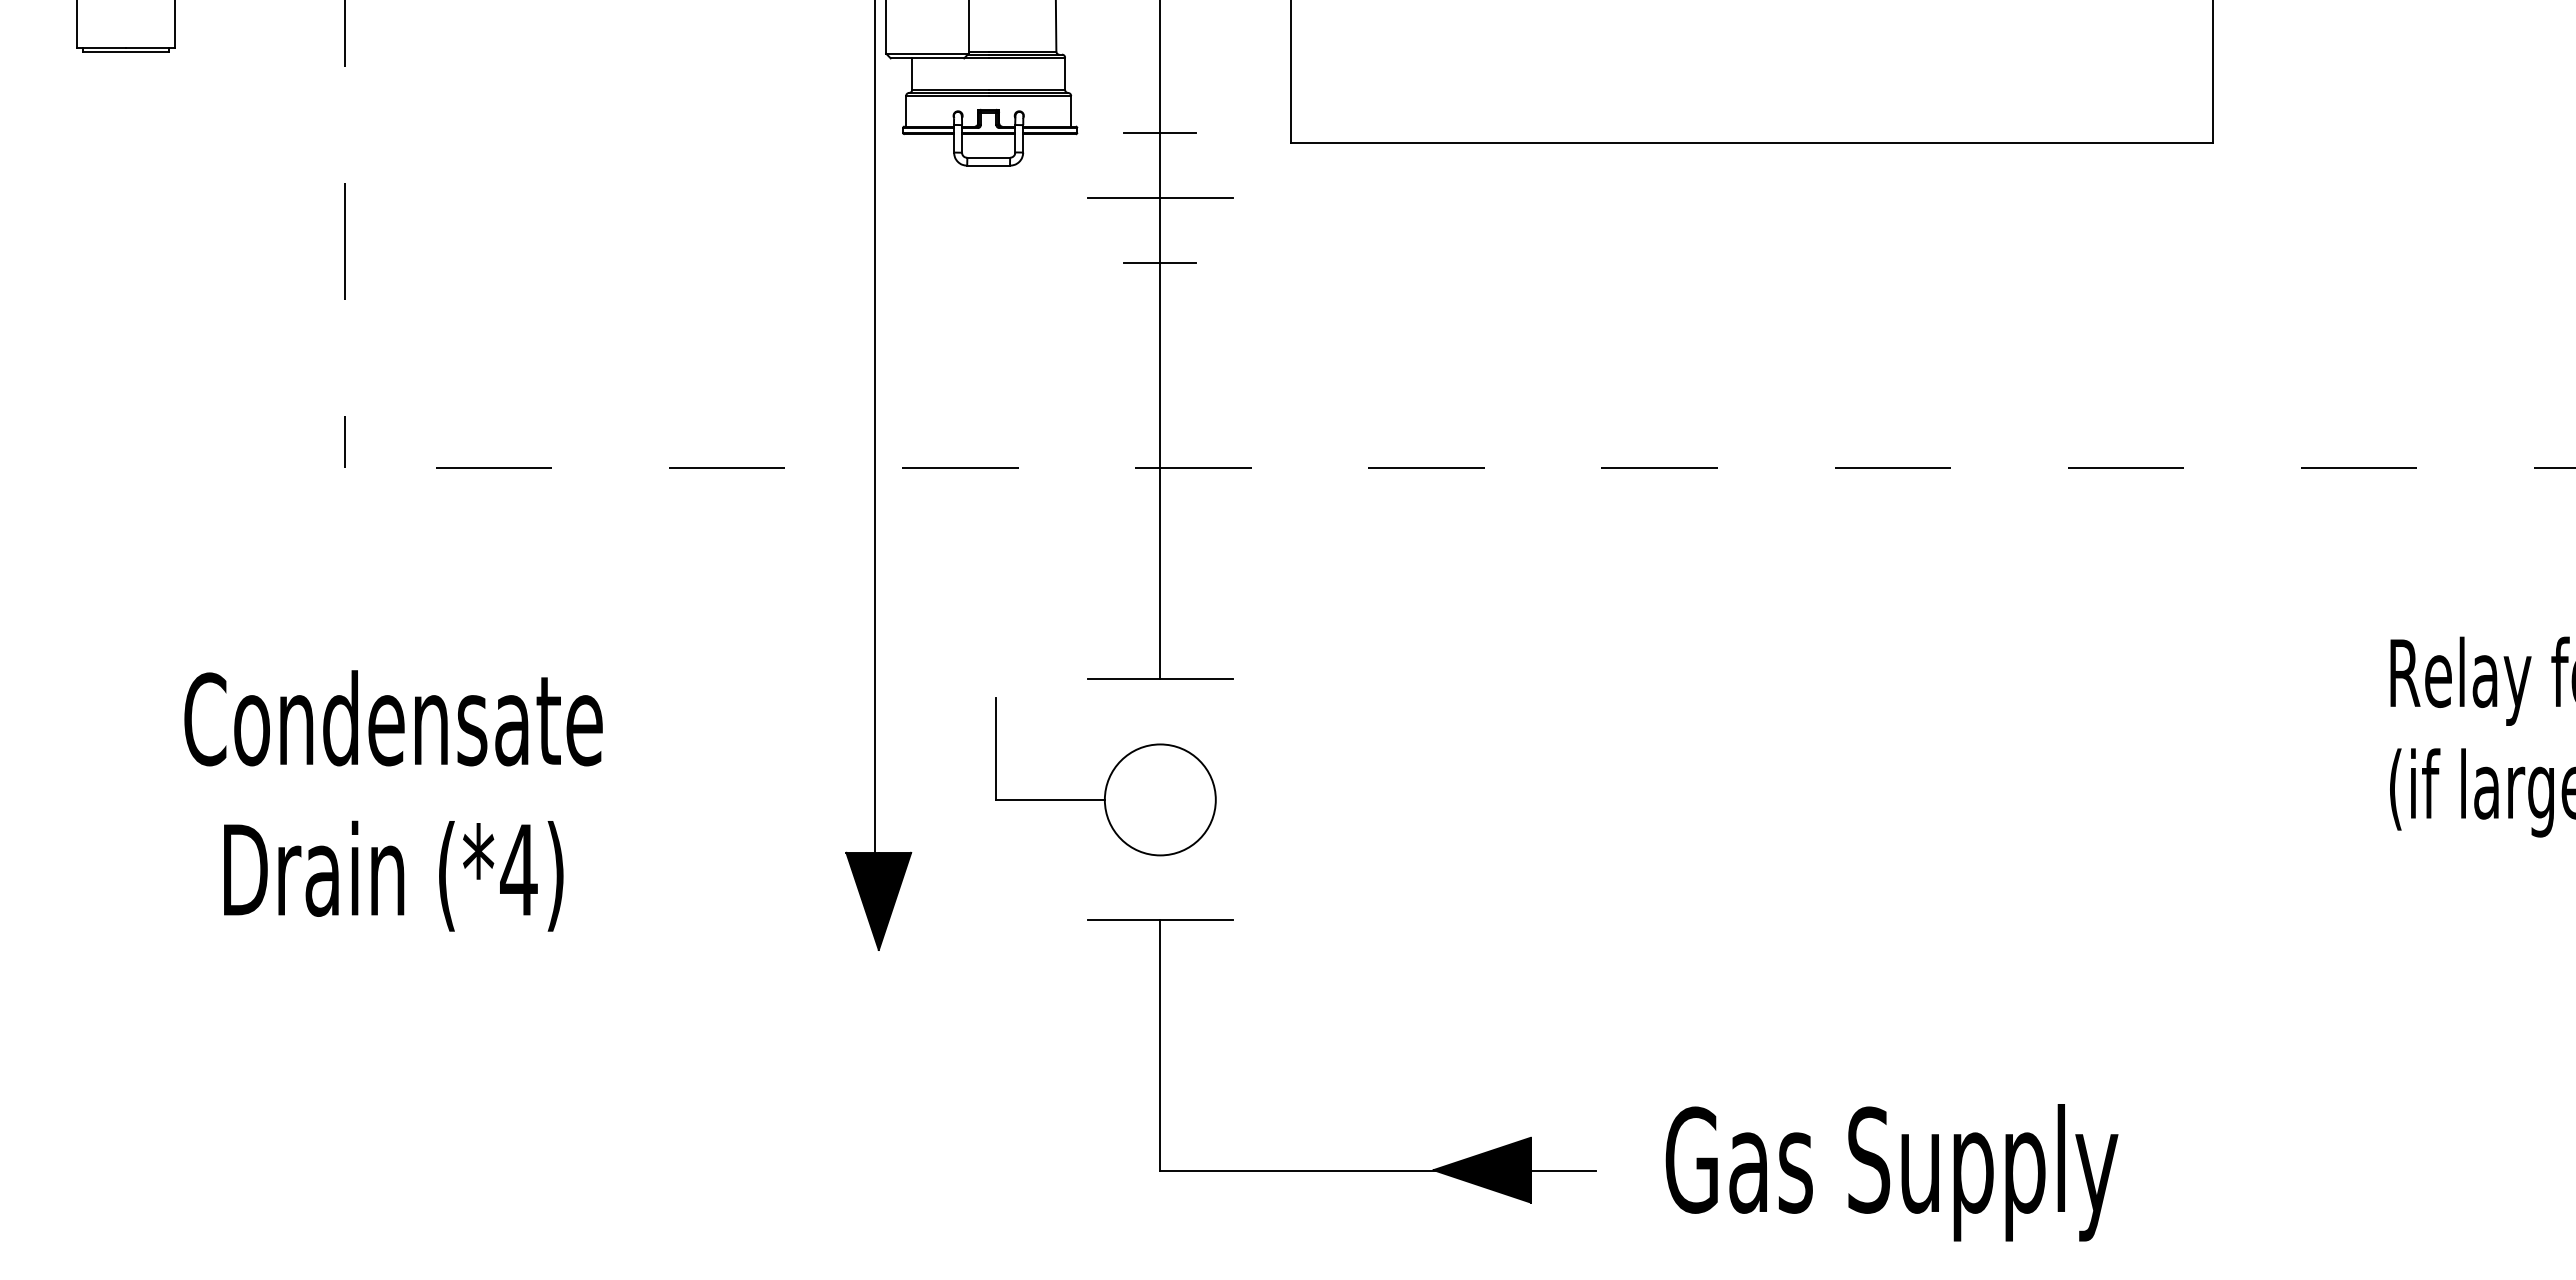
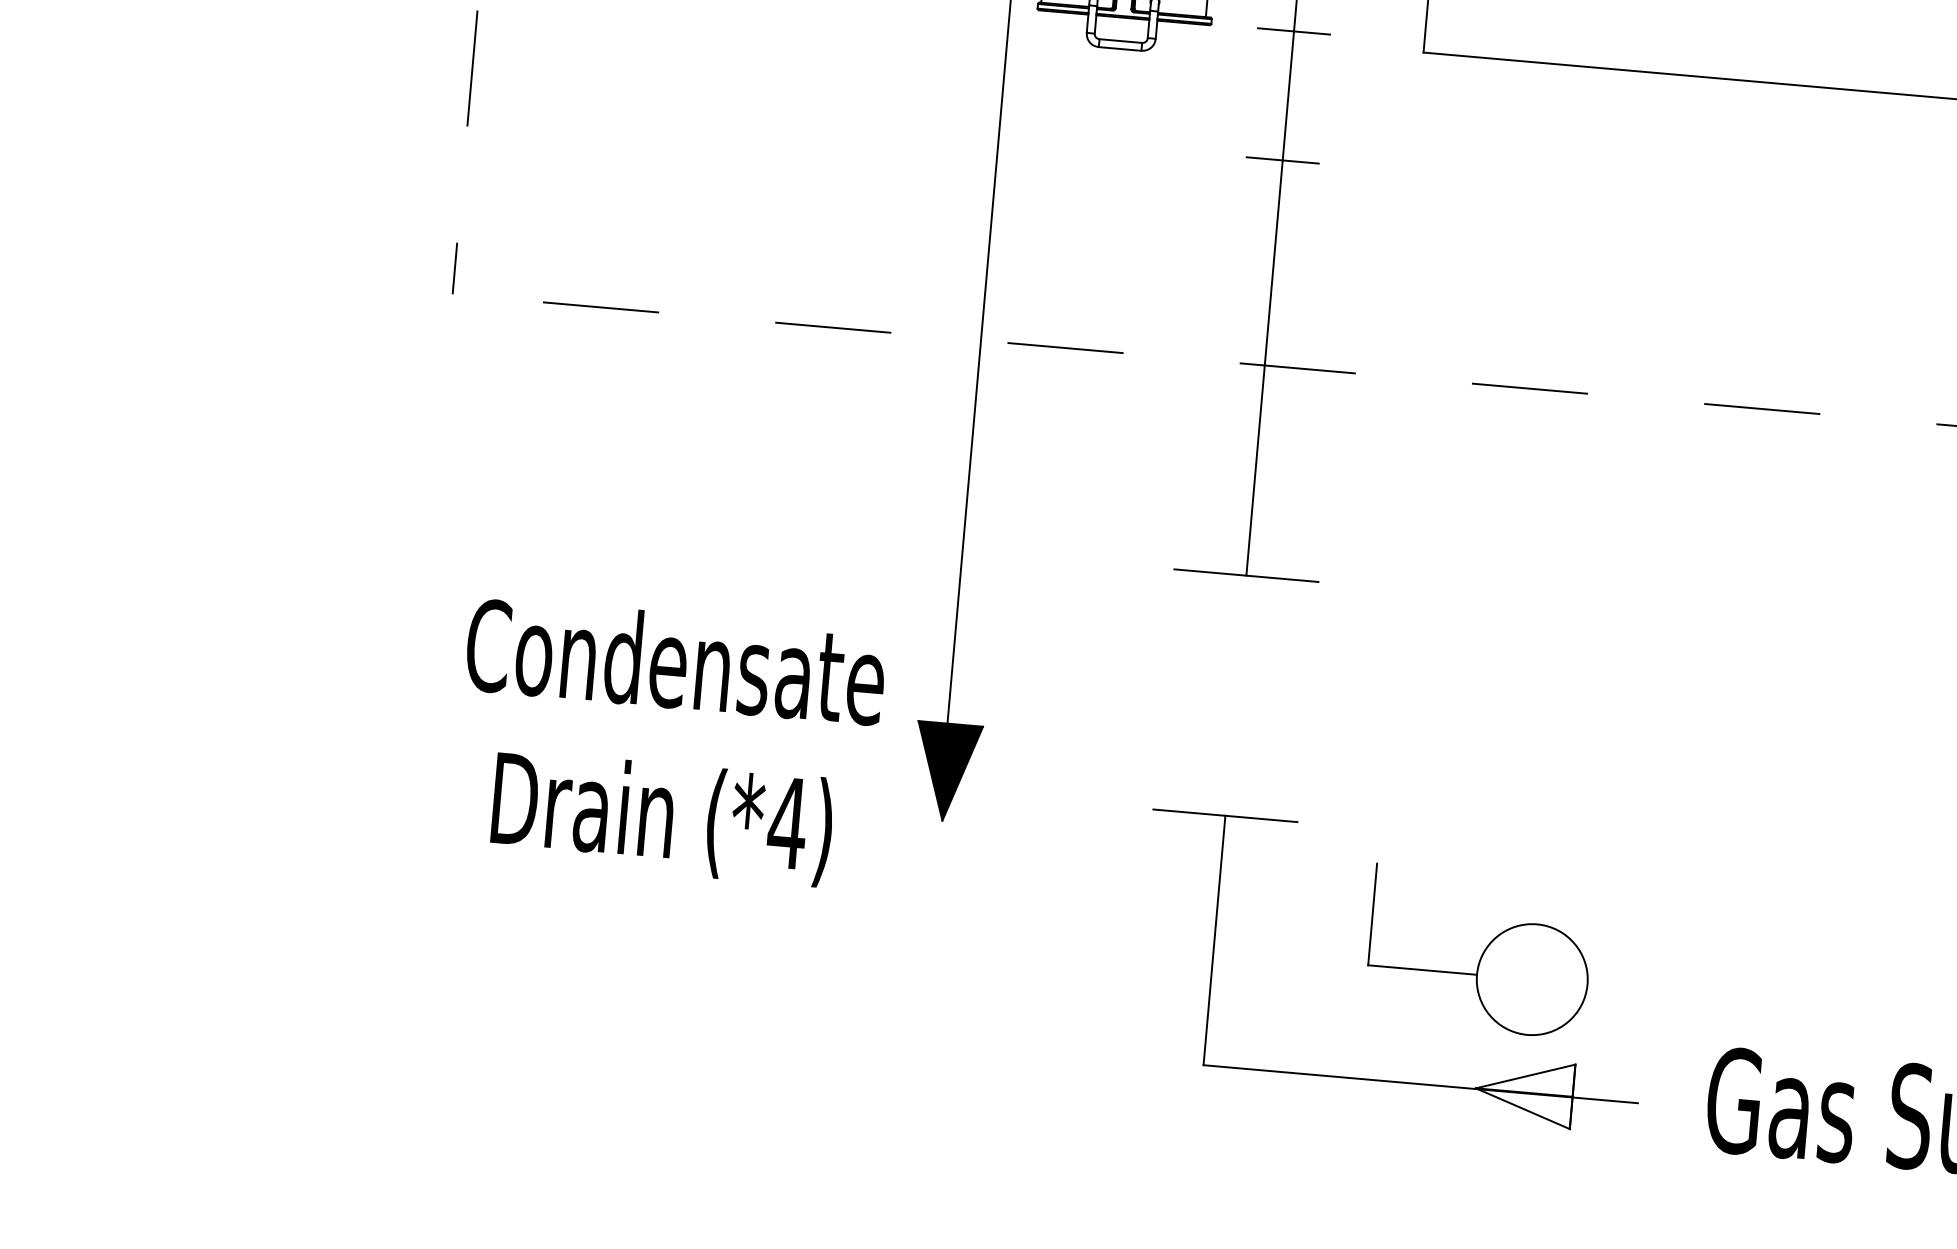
line: (1160, 197) -> (1288, 95), removed
part: (1105, 776) -> (1479, 951), moved
text: (393, 800) -> (668, 743), moved
fill: (1481, 1169) -> (1523, 1091), removed

